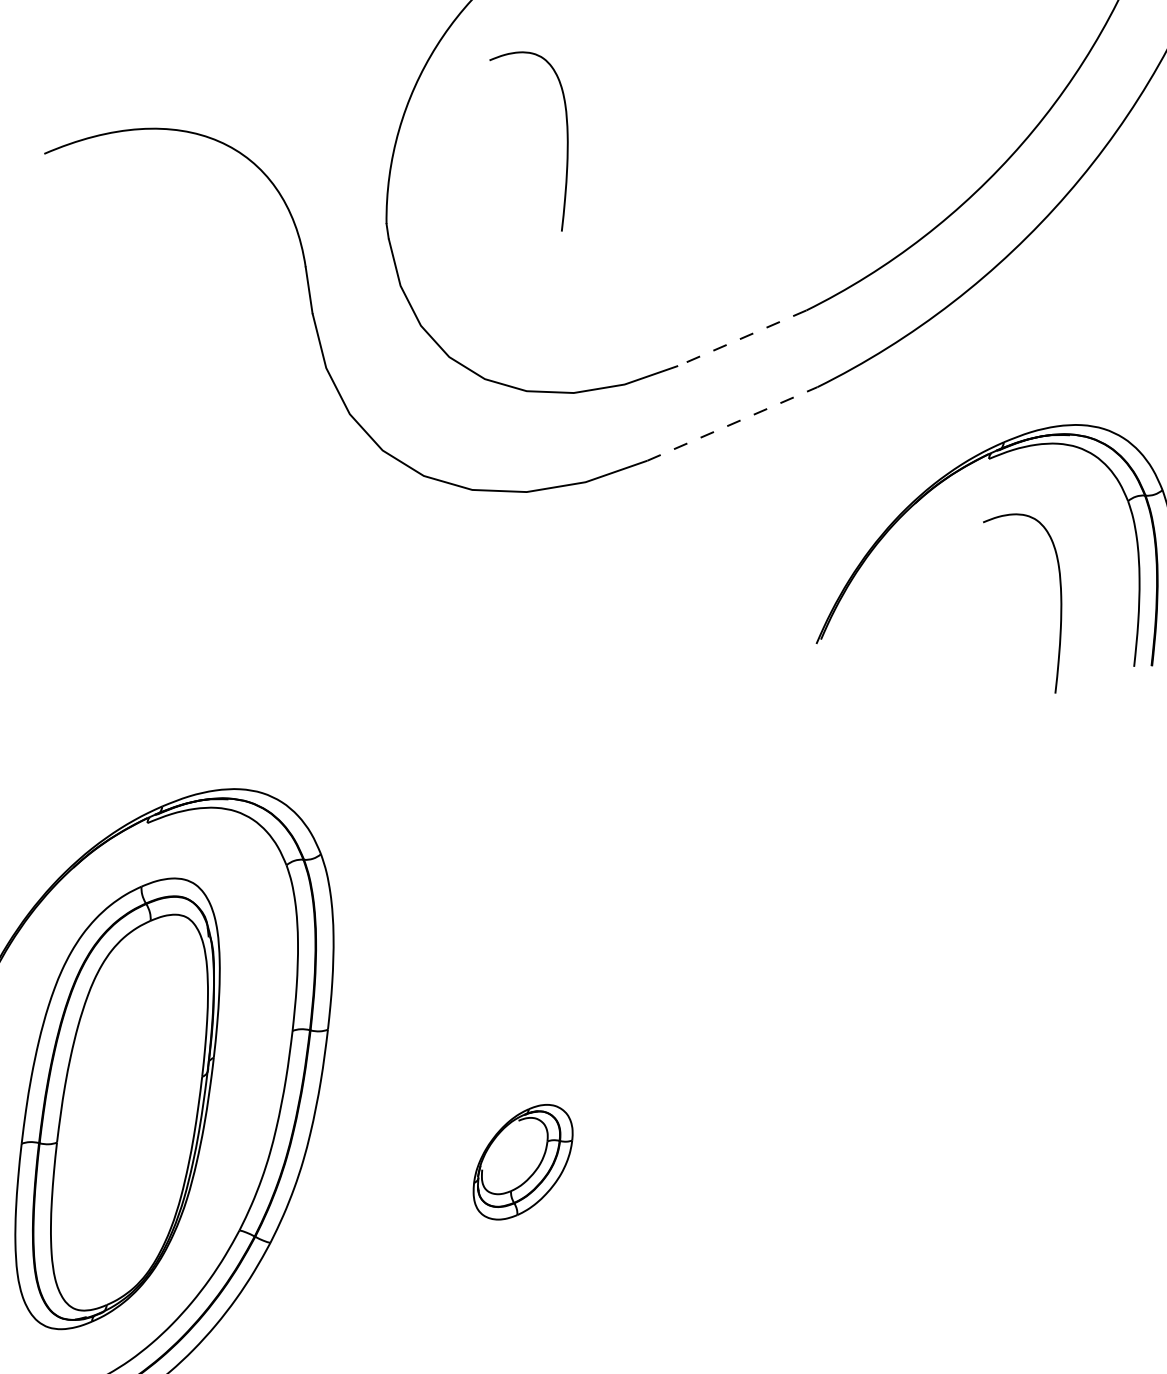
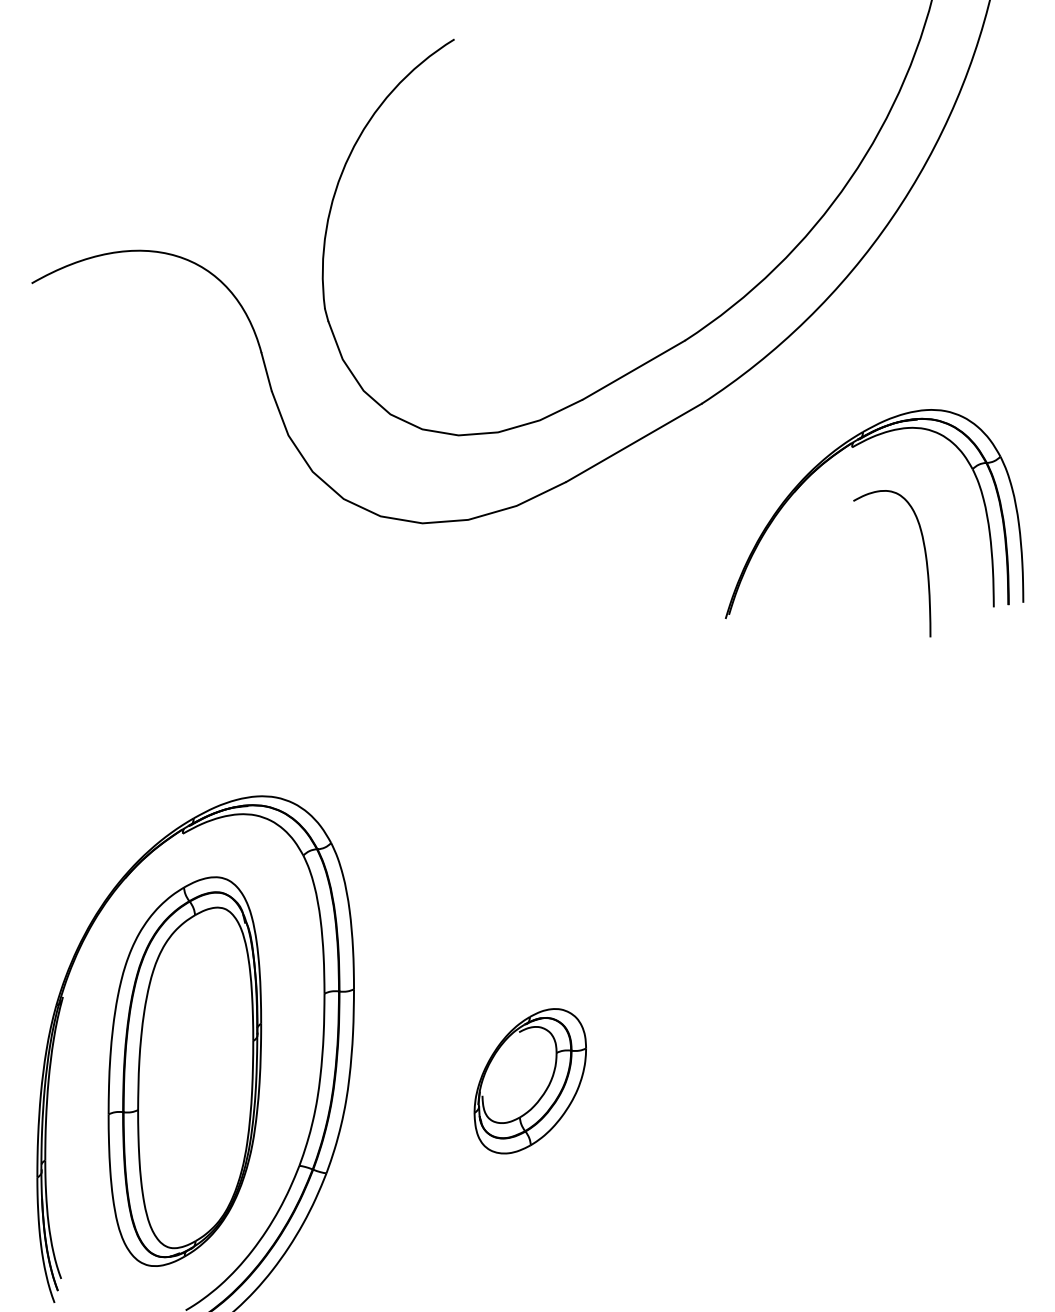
curve: (566, 141) -> (467, 222), removed
line: (741, 338) -> (633, 370), dashed -> solid
line: (733, 423) -> (634, 442), dashed -> solid
part: (522, 1162) -> (529, 1081), size x1.43

